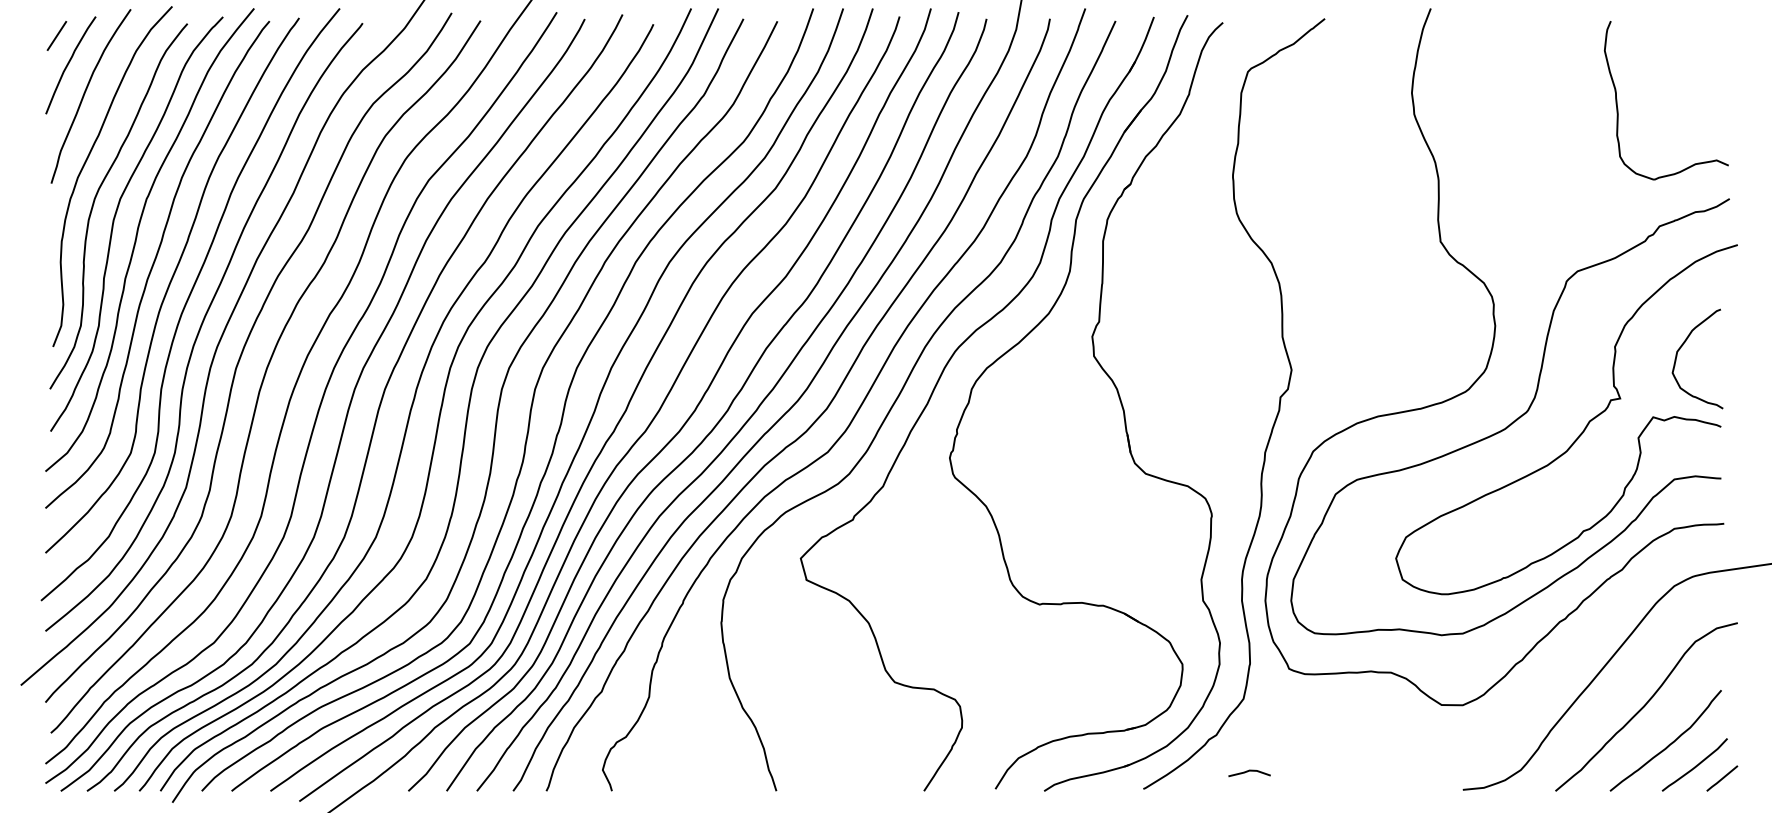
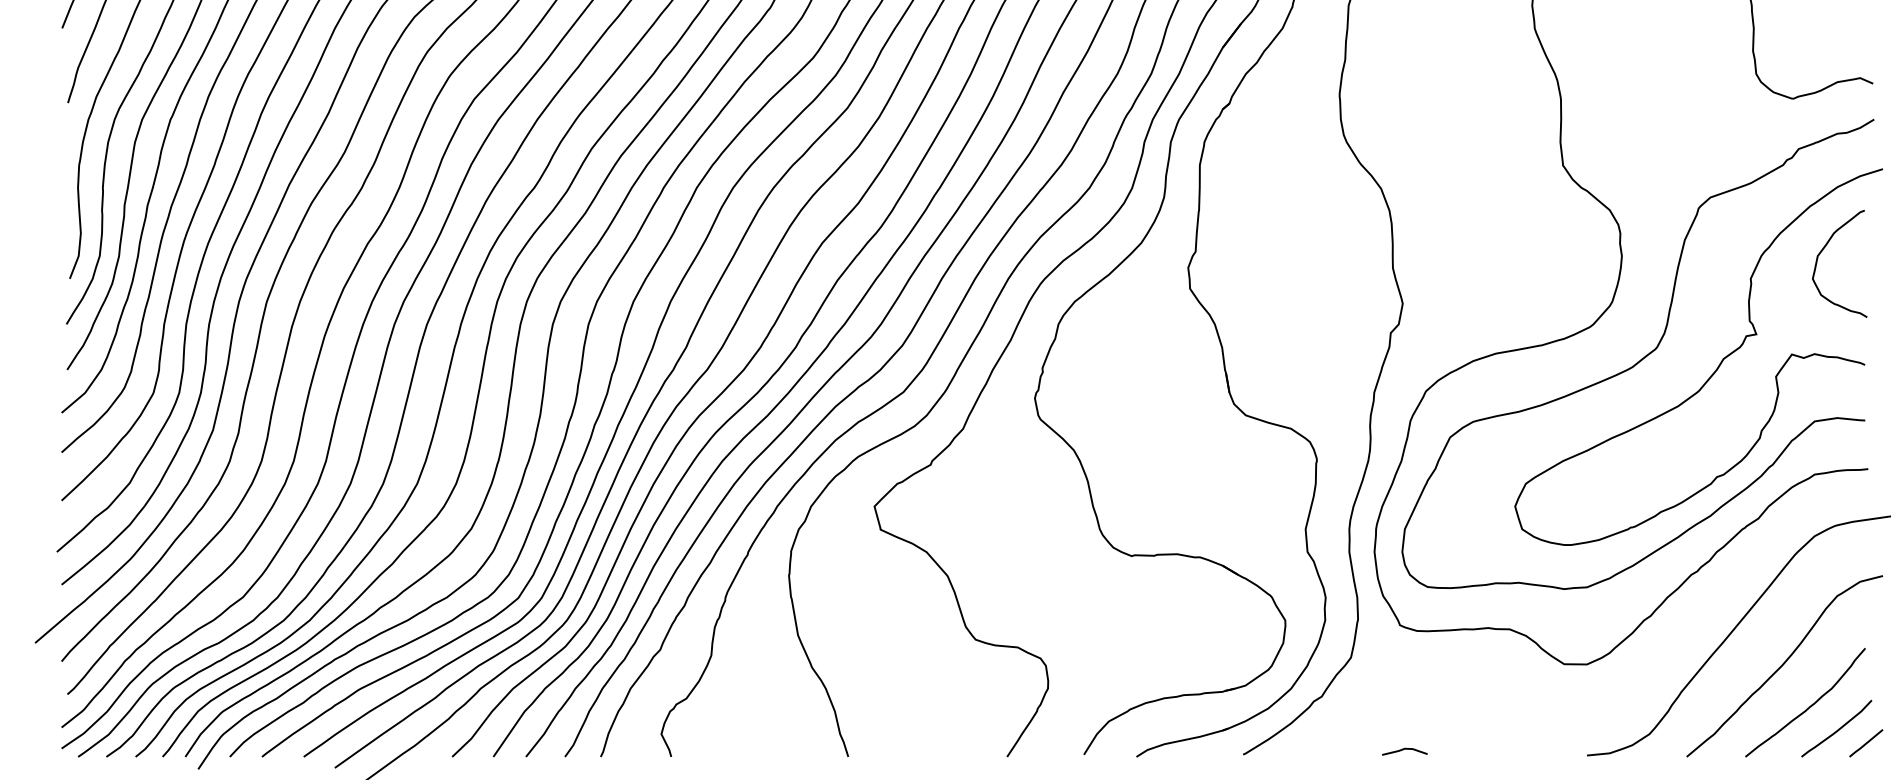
curve: (1683, 345) -> (1824, 249), moved
line: (1249, 771) -> (1404, 749), moved

